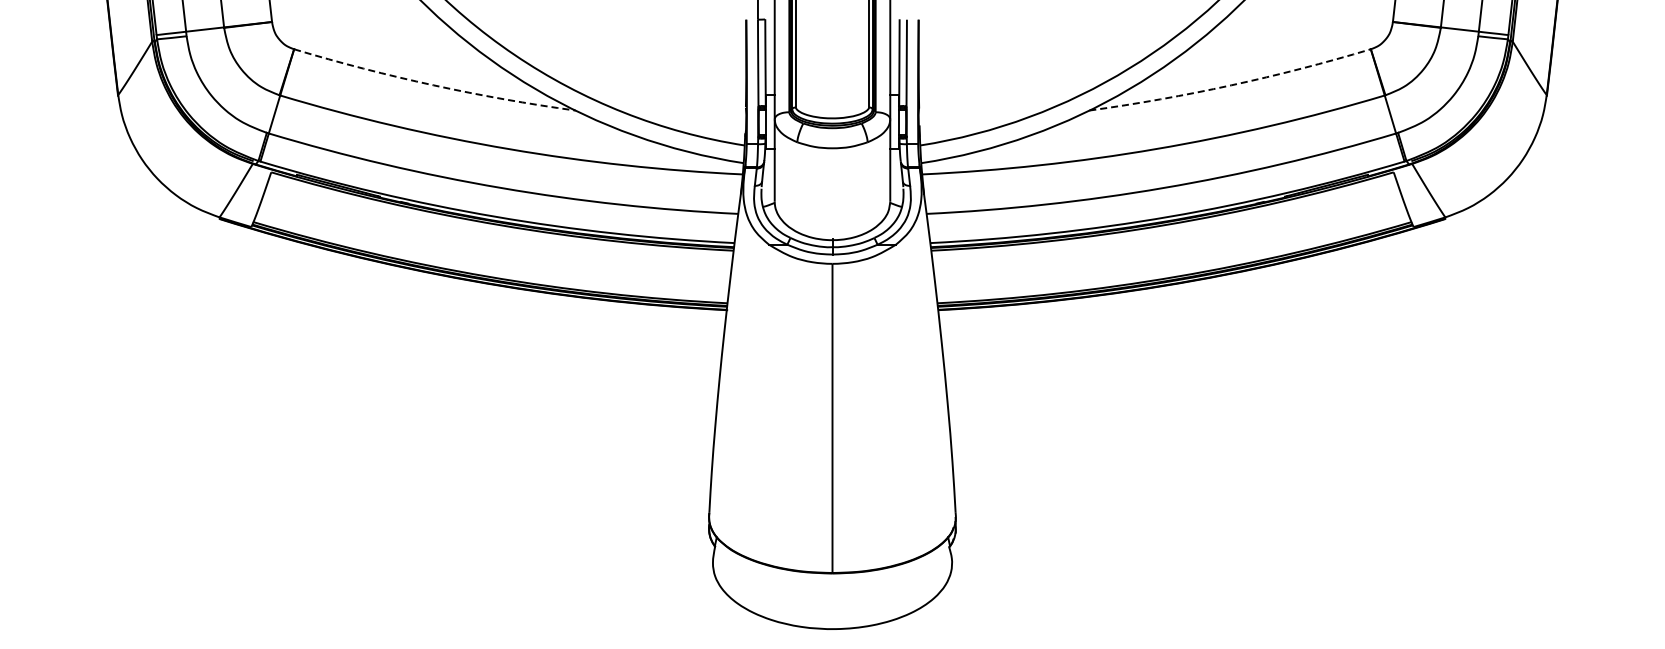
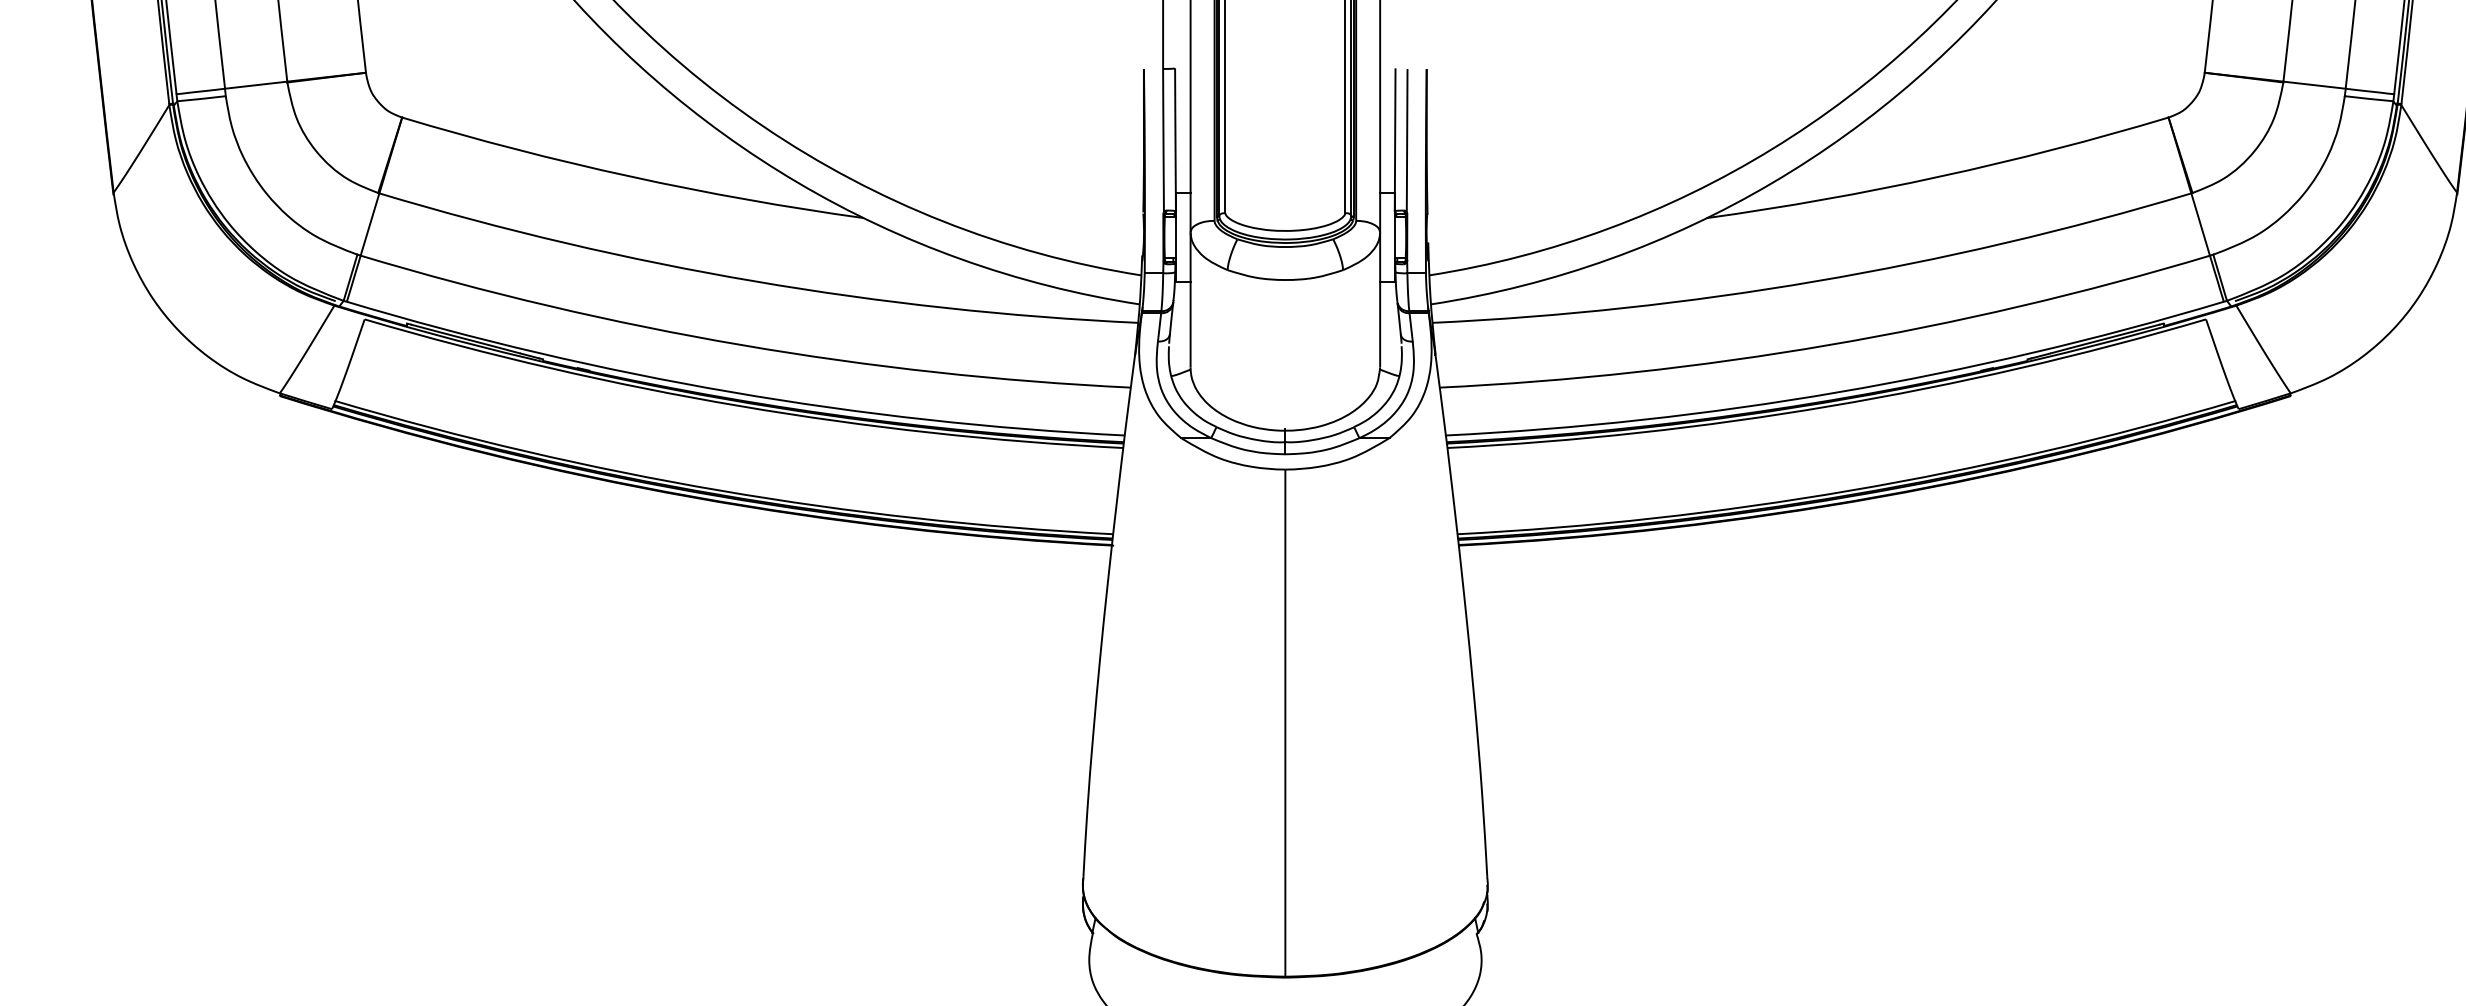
arc: (433, 85) -> (630, 176), dashed -> solid
arc: (1231, 85) -> (1939, 176), dashed -> solid

